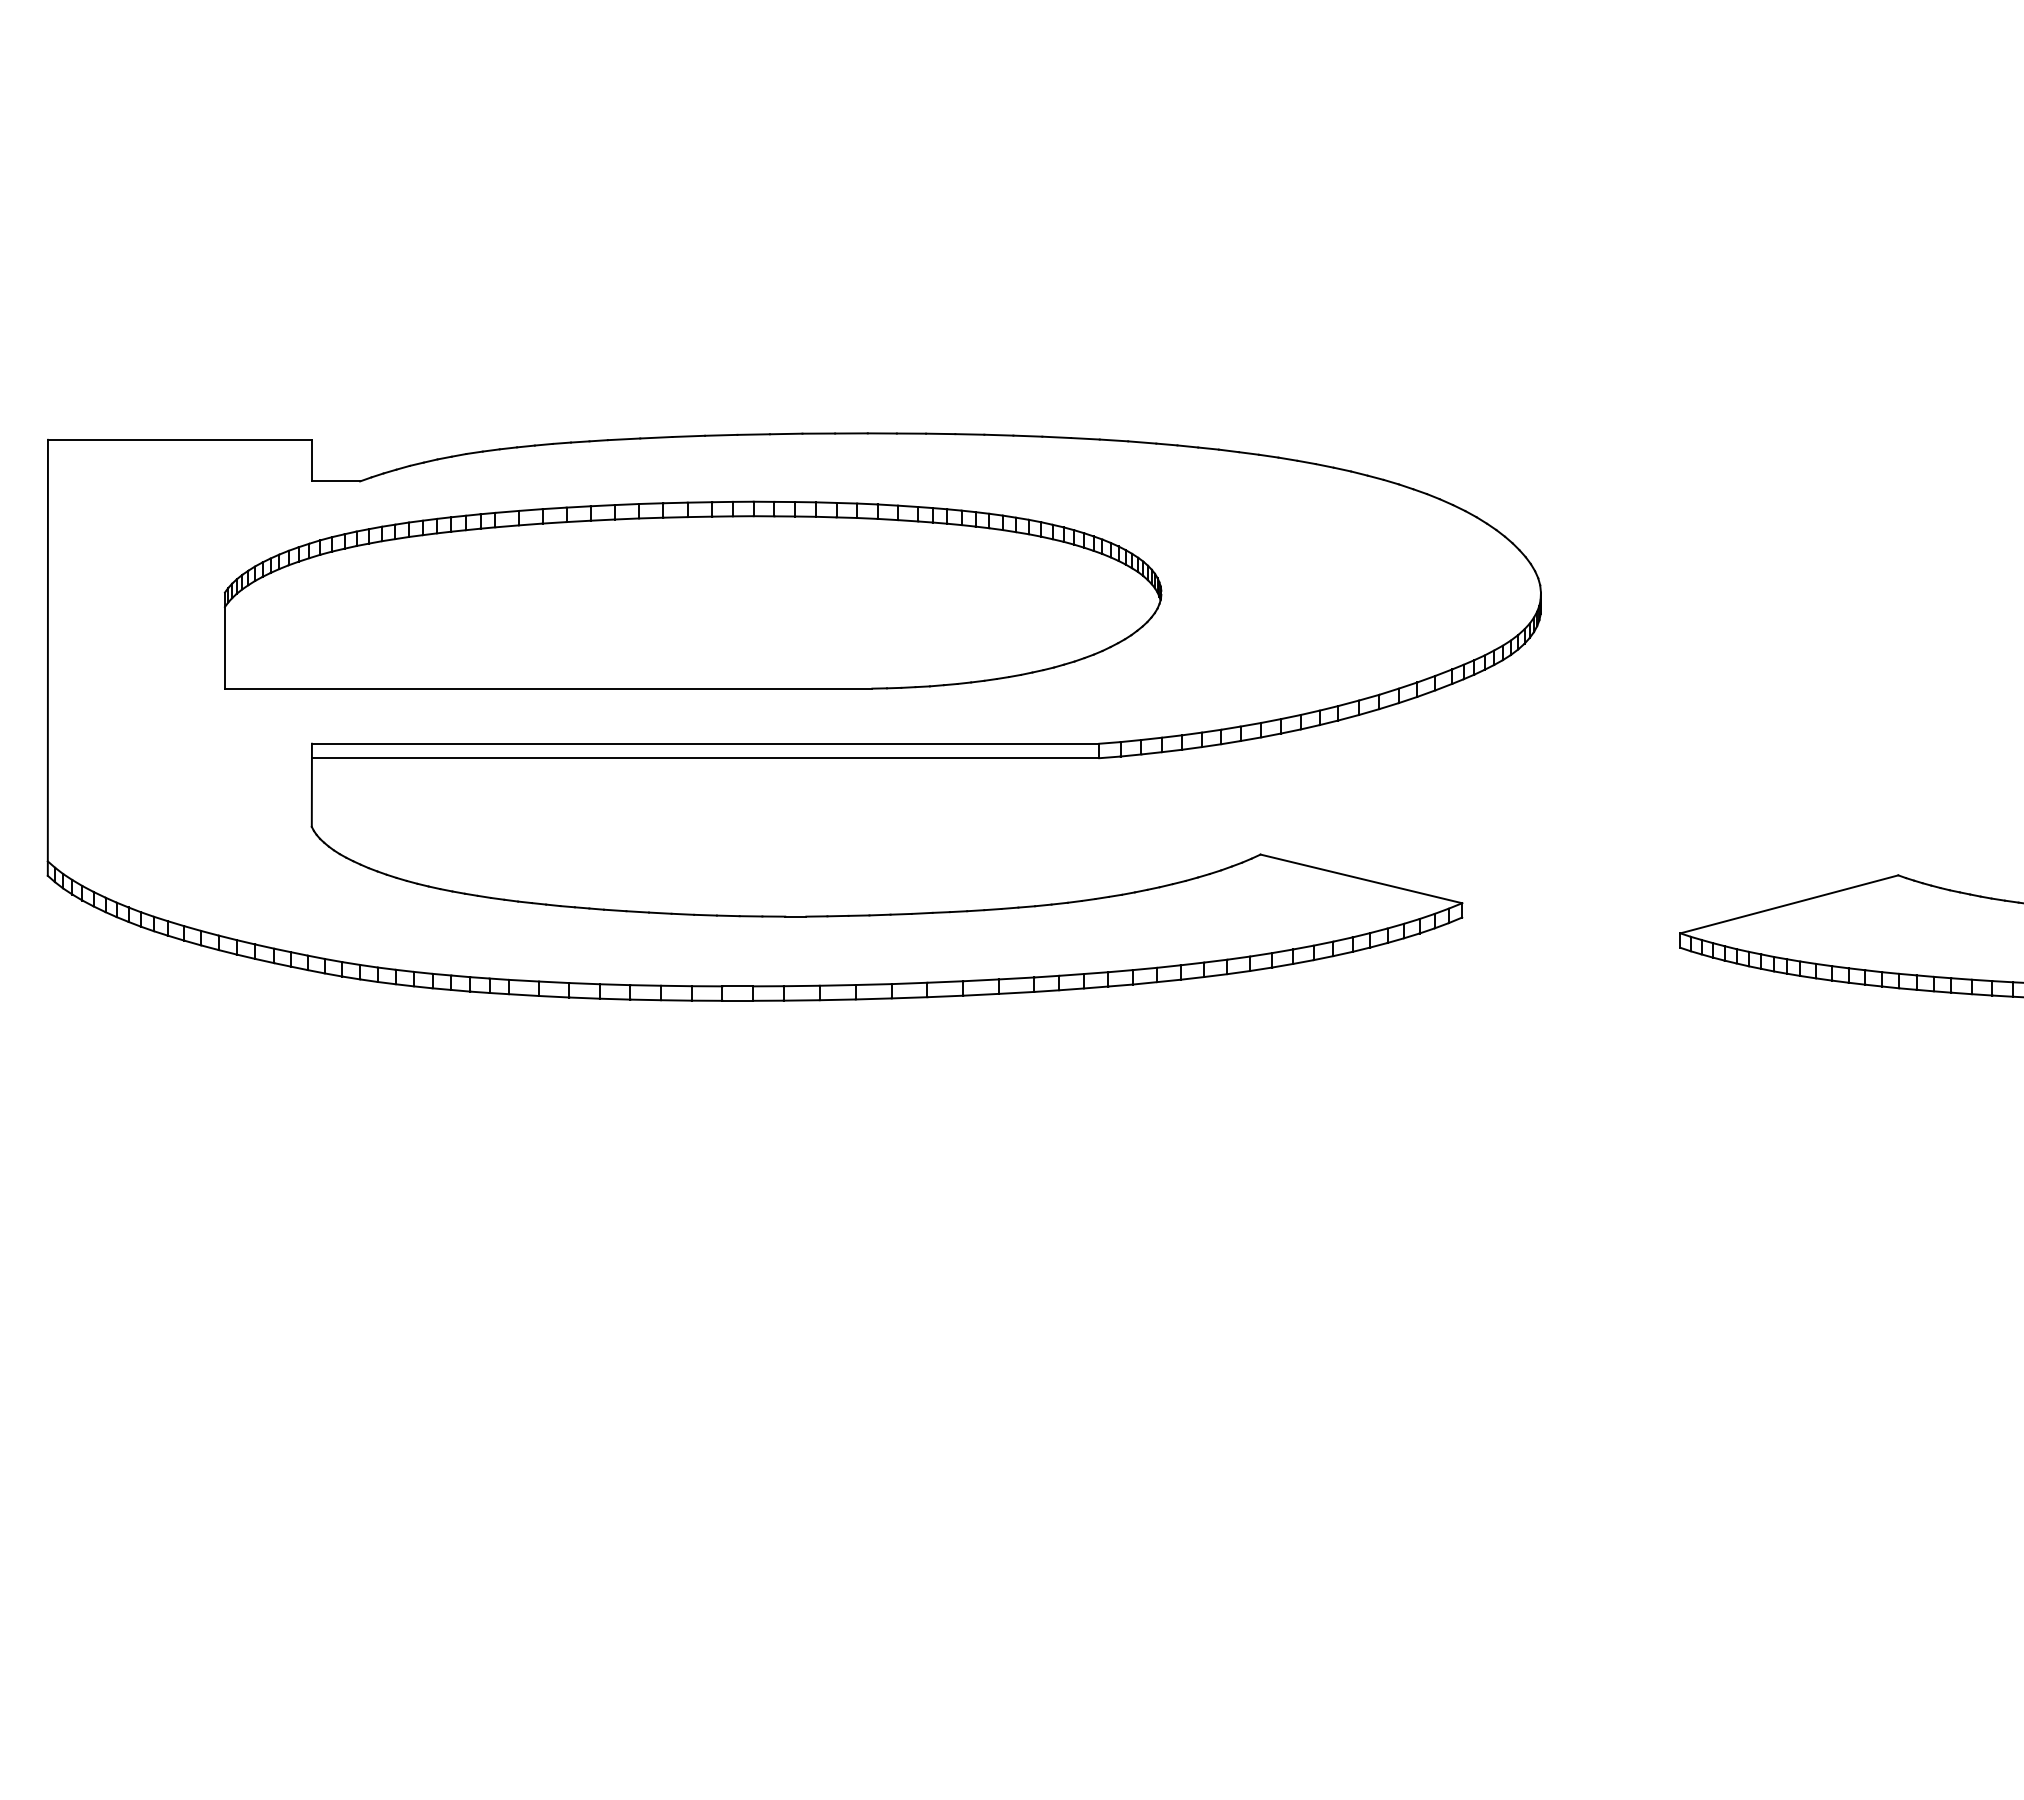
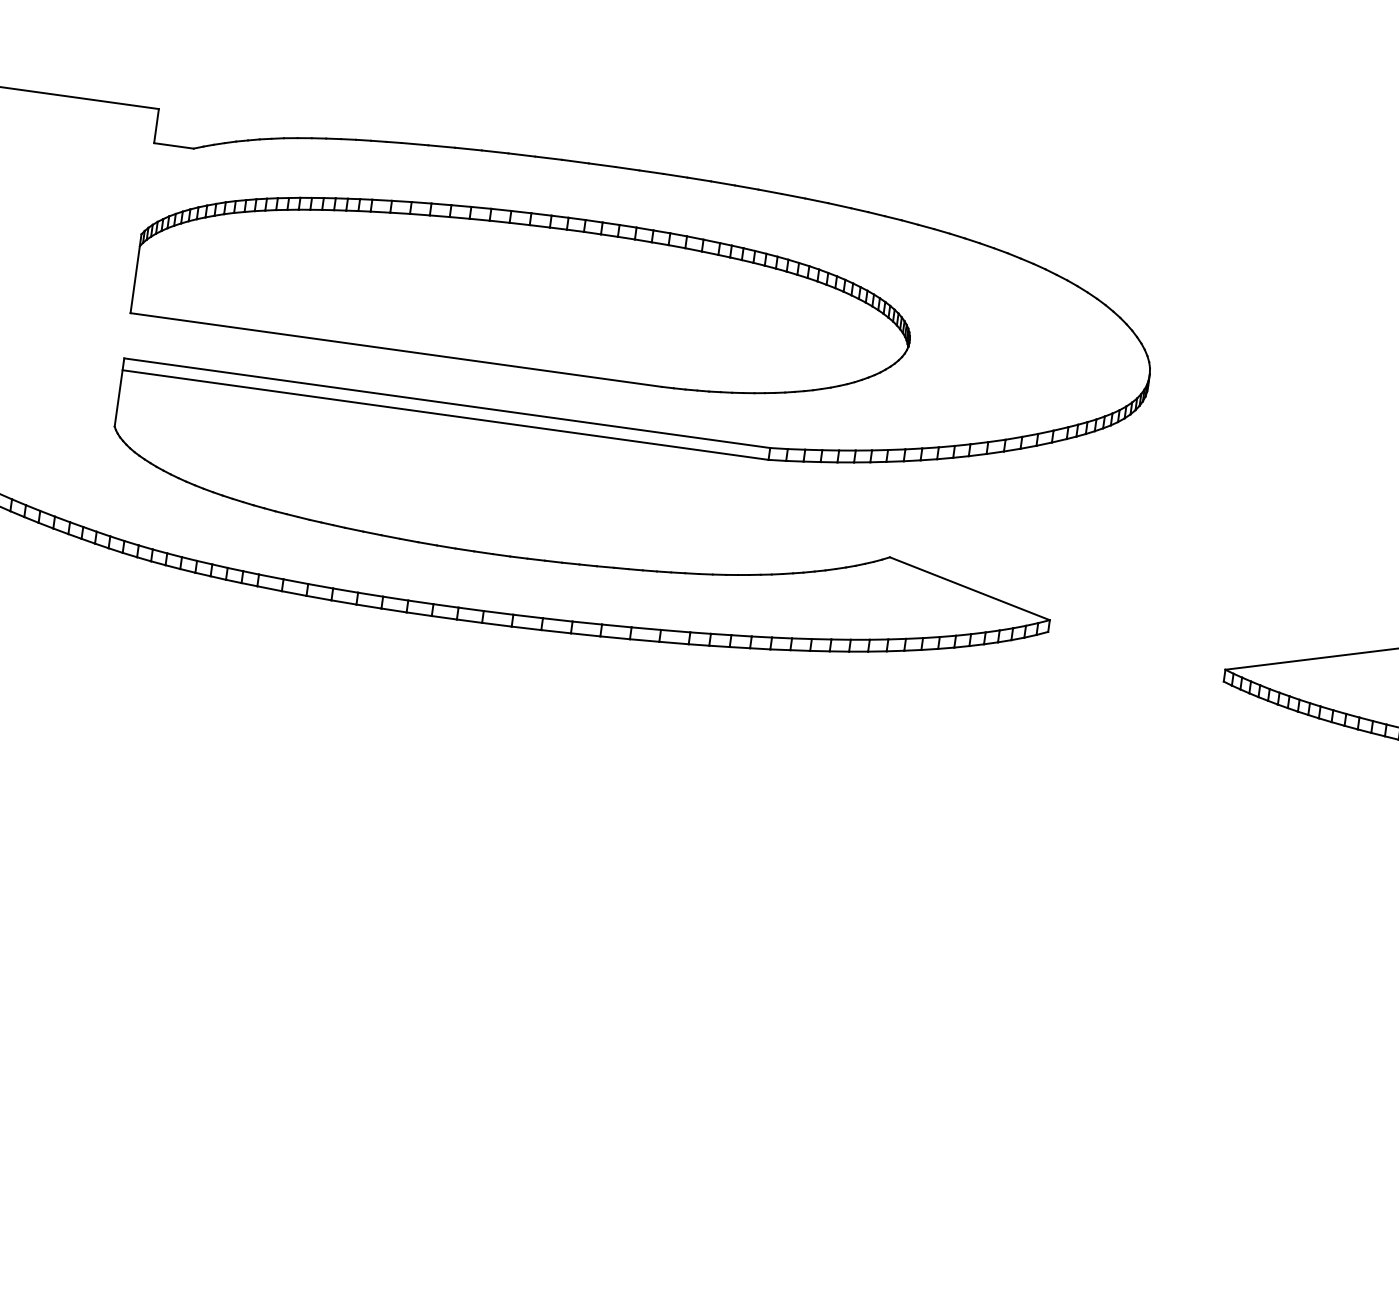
part: (692, 594) -> (524, 289), moved

